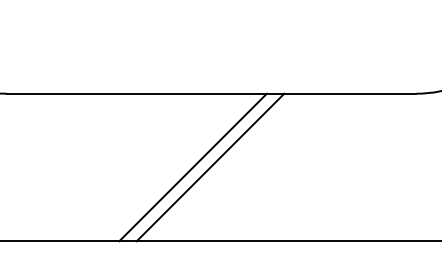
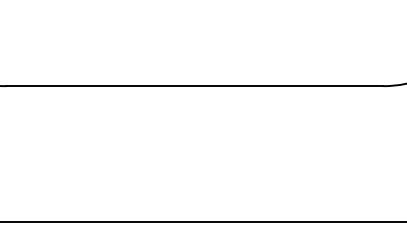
line: (192, 167) -> (177, 154), removed
line: (210, 167) -> (193, 154), removed

